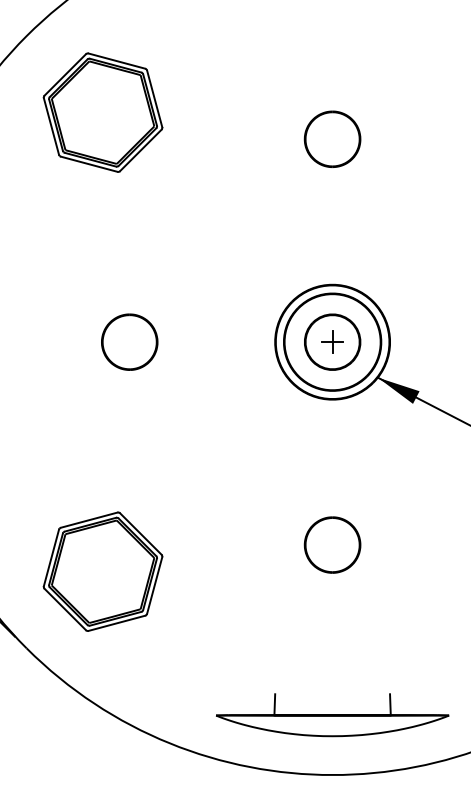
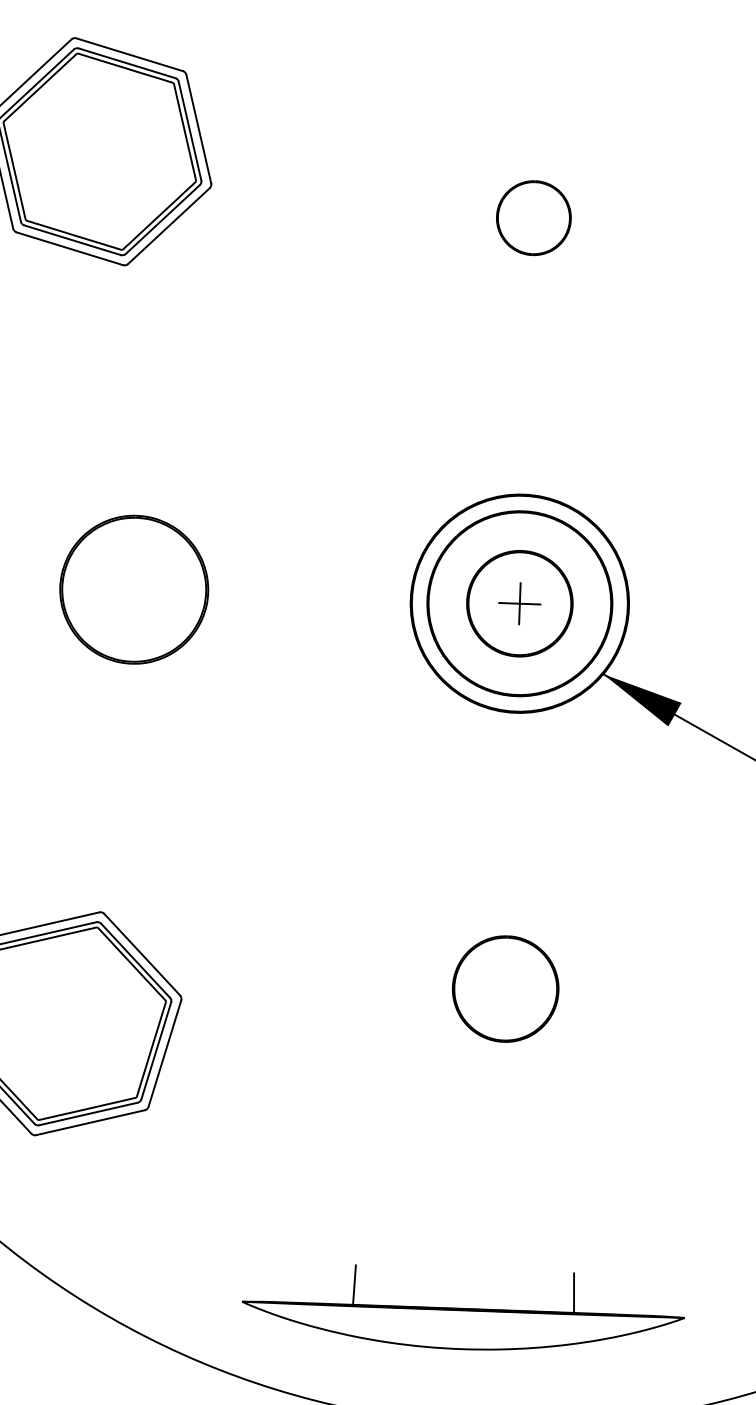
part: (332, 138) -> (533, 216), size x0.7
part: (129, 341) -> (134, 588), size x1.4
part: (332, 715) -> (463, 1309), moved

